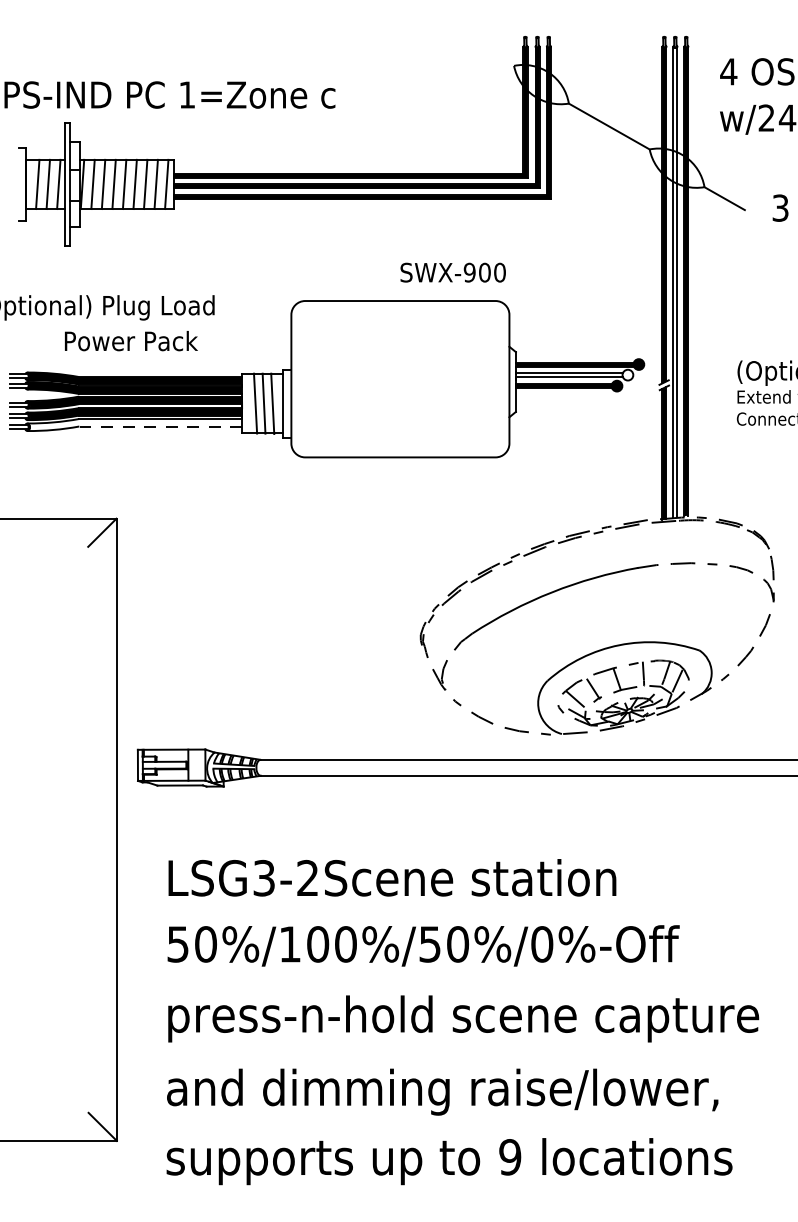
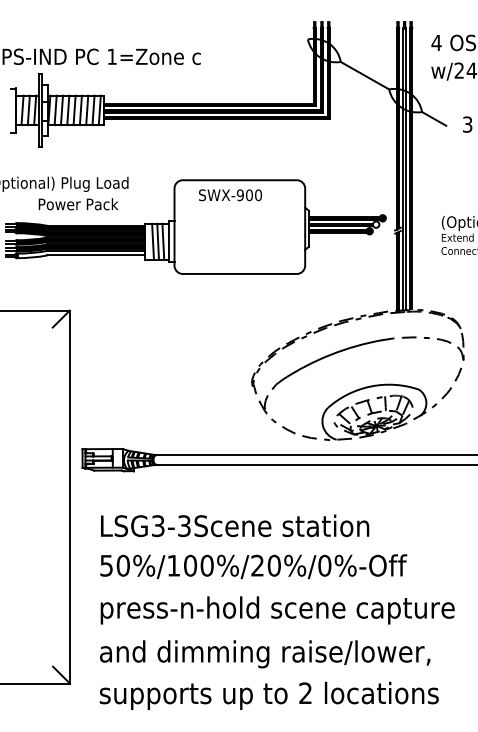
text: (453, 273) -> (230, 195), moved
line: (161, 426) -> (96, 255), dashed -> solid
text: (308, 878) -> (184, 526), LSG3-2Scene -> LSG3-3Scene
text: (429, 943) -> (257, 565), 50%/100%/50%/0%-Off -> 50%/100%/20%/0%-Off
text: (509, 1157) -> (305, 693), 9 -> 2

